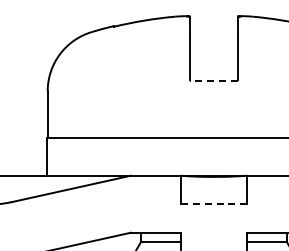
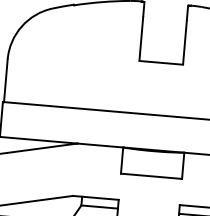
line: (213, 80) -> (160, 62), dashed -> solid
line: (213, 204) -> (151, 176), dashed -> solid

